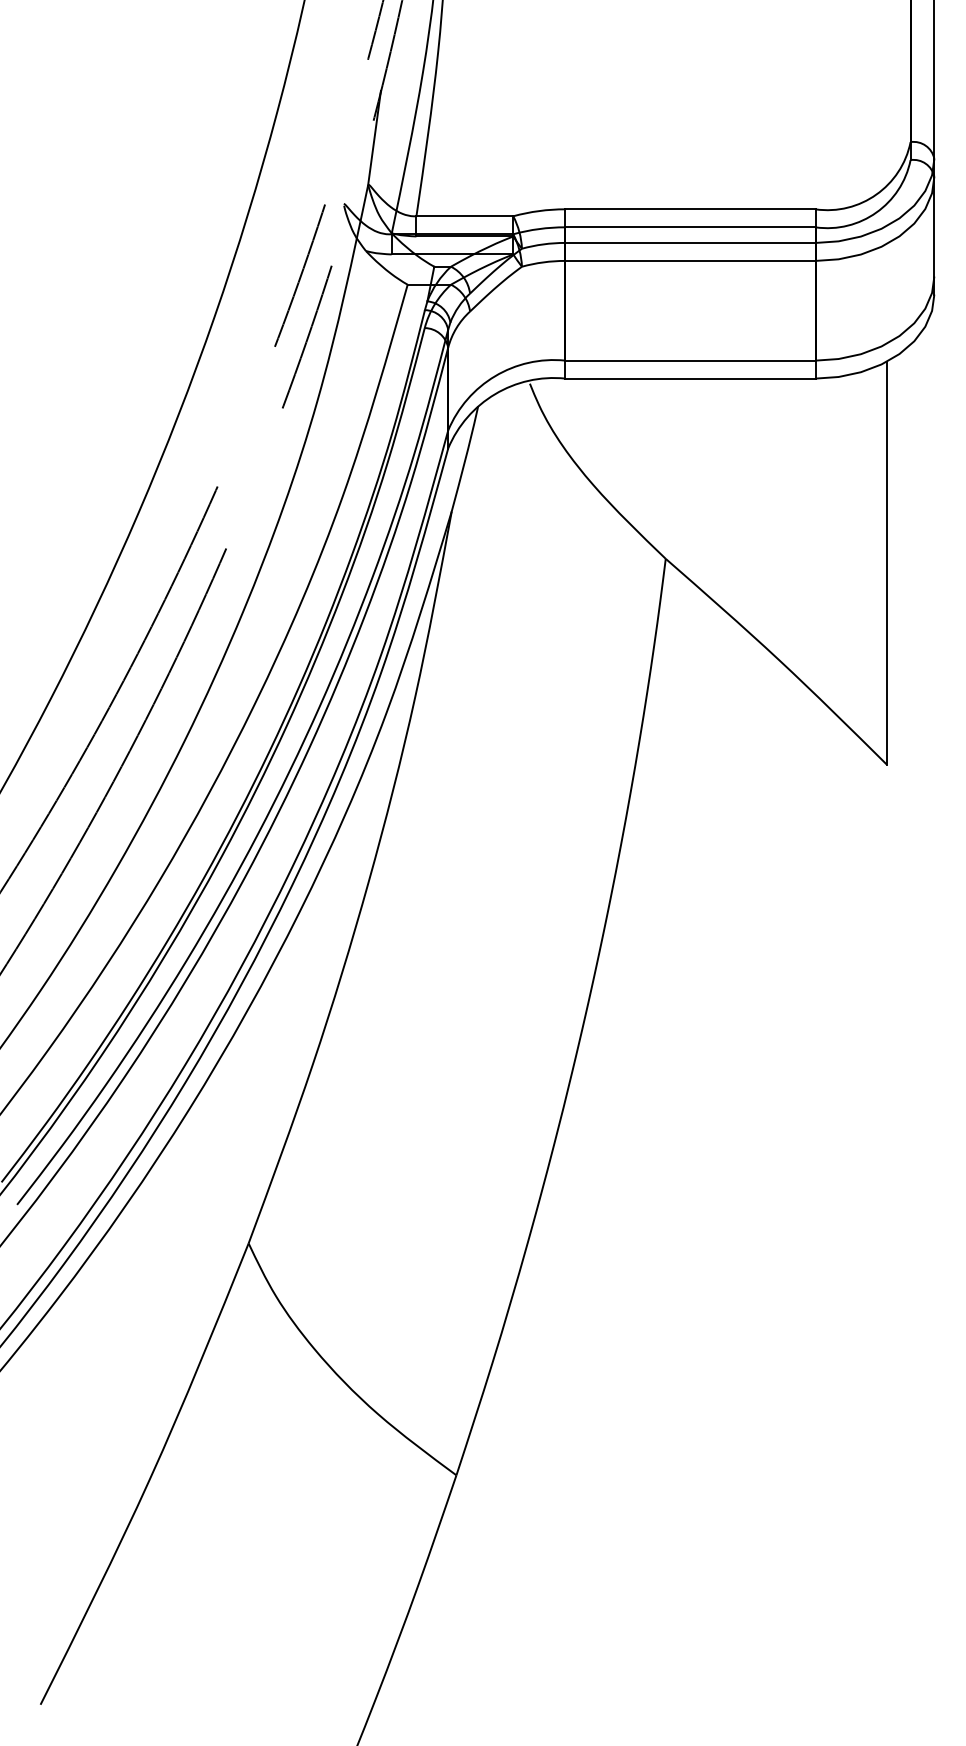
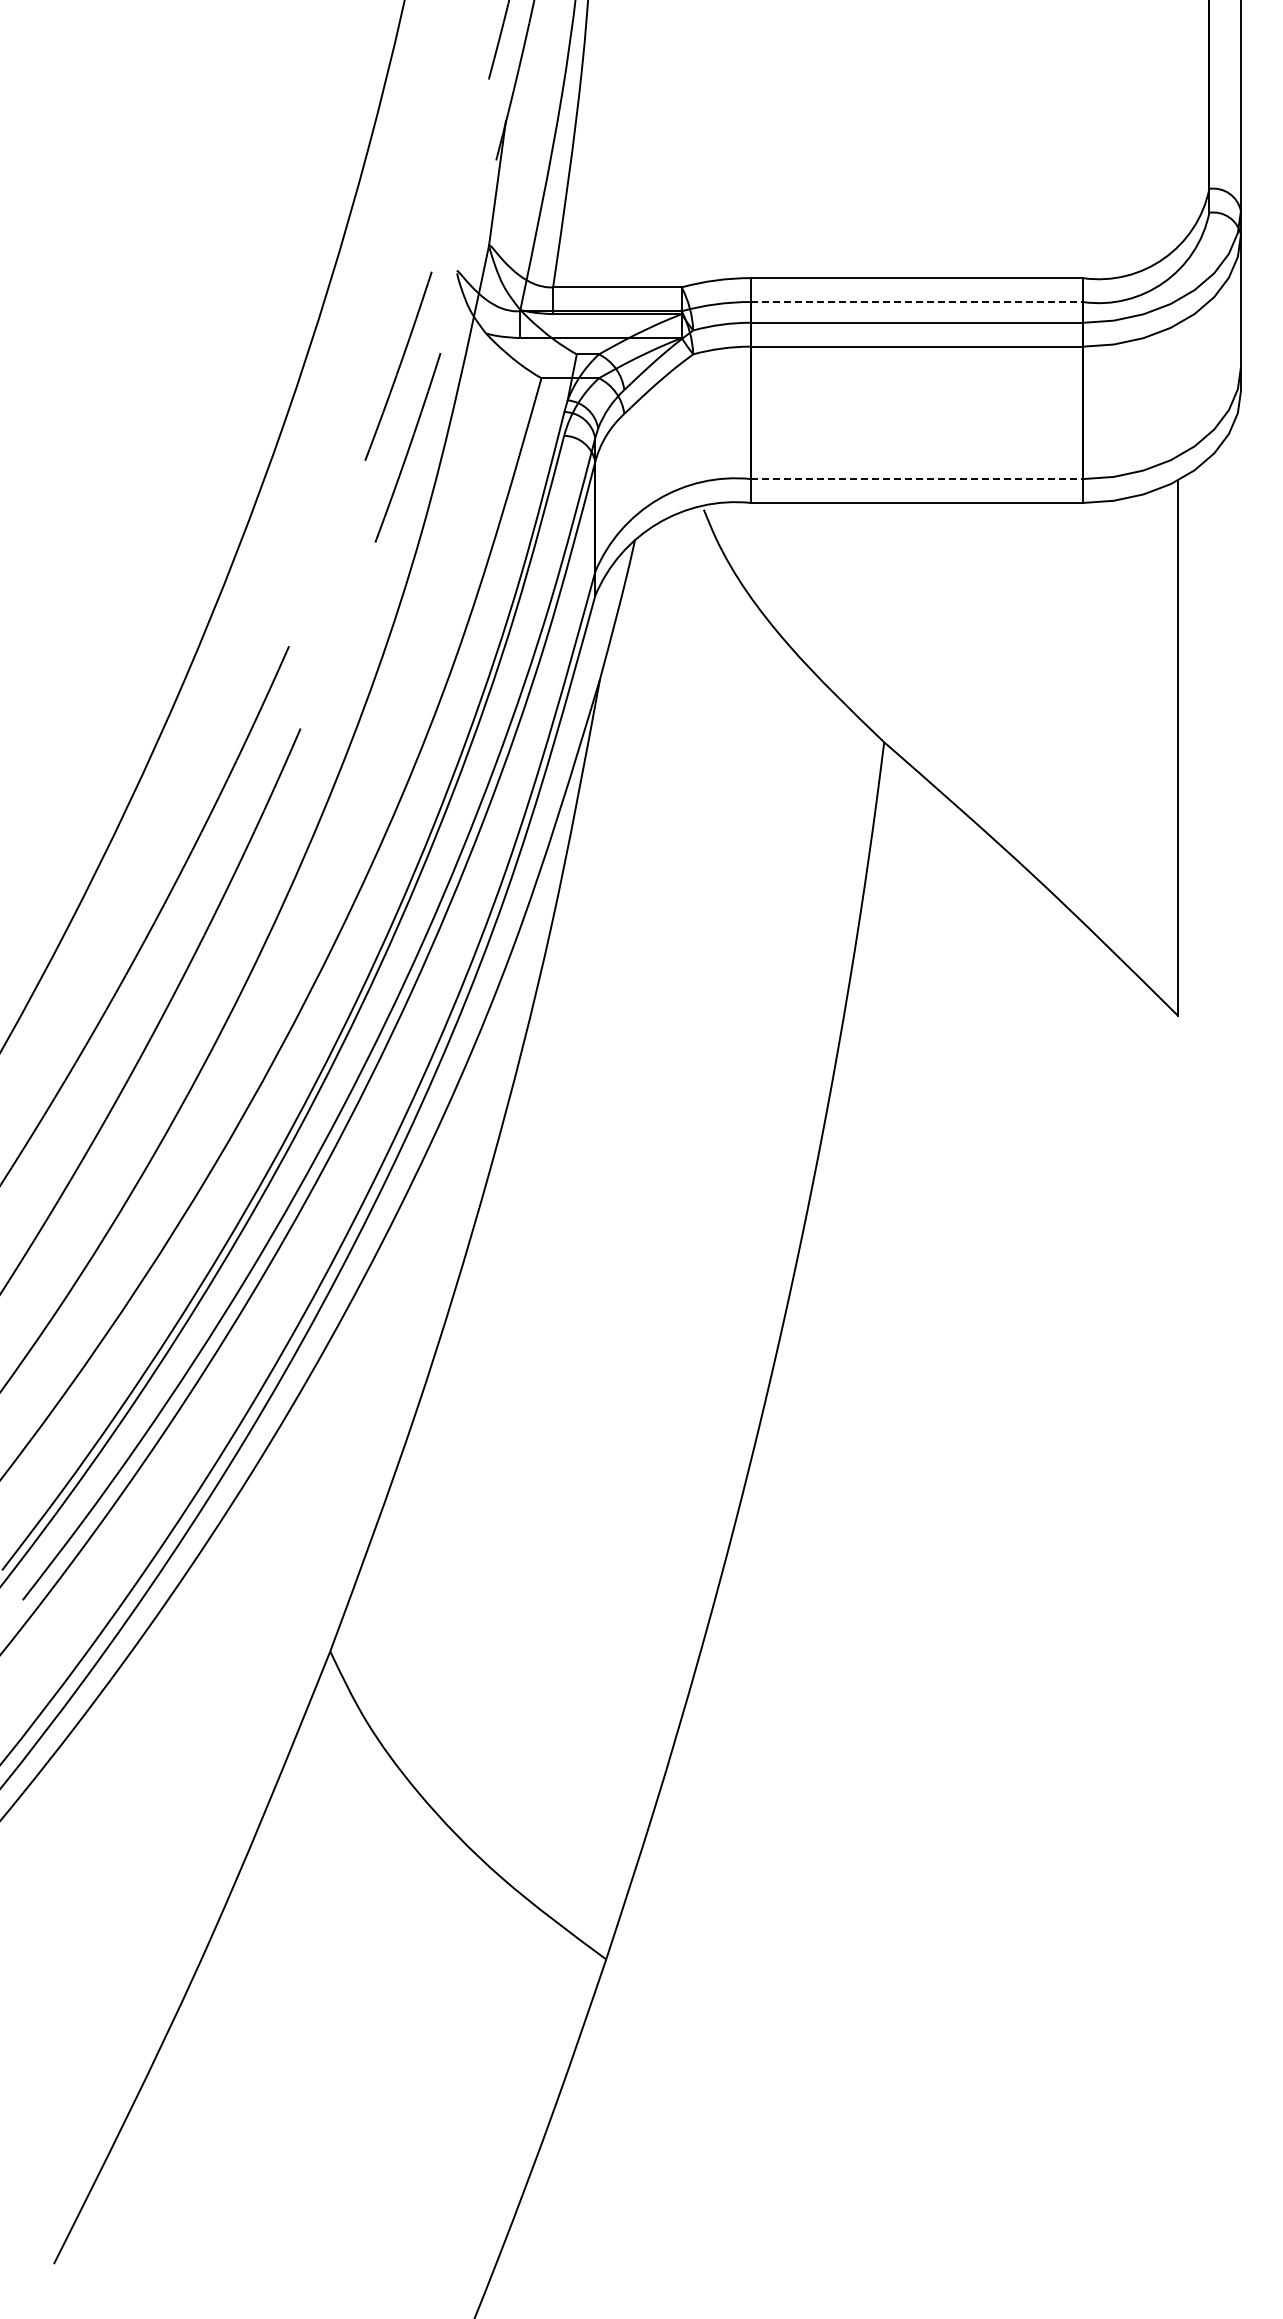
line: (690, 227) -> (917, 302), solid -> dashed
line: (690, 360) -> (917, 479), solid -> dashed

